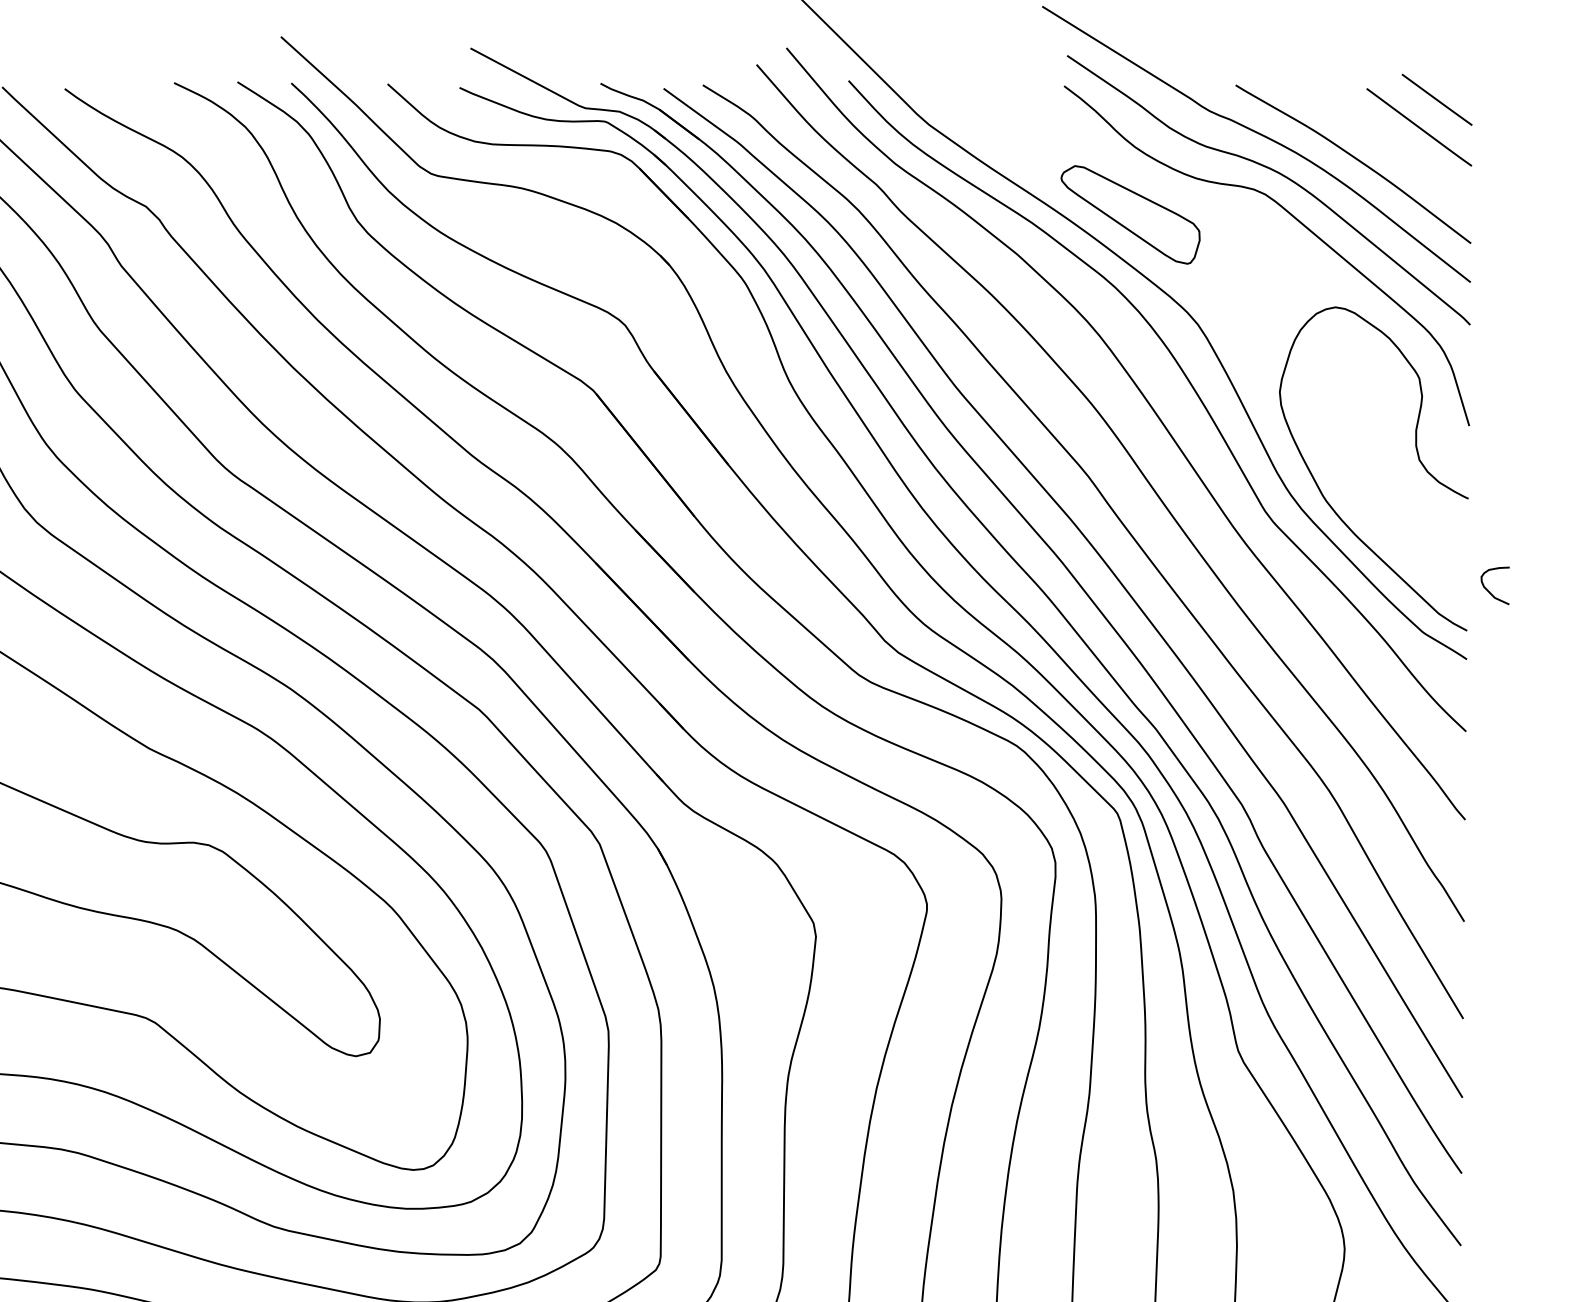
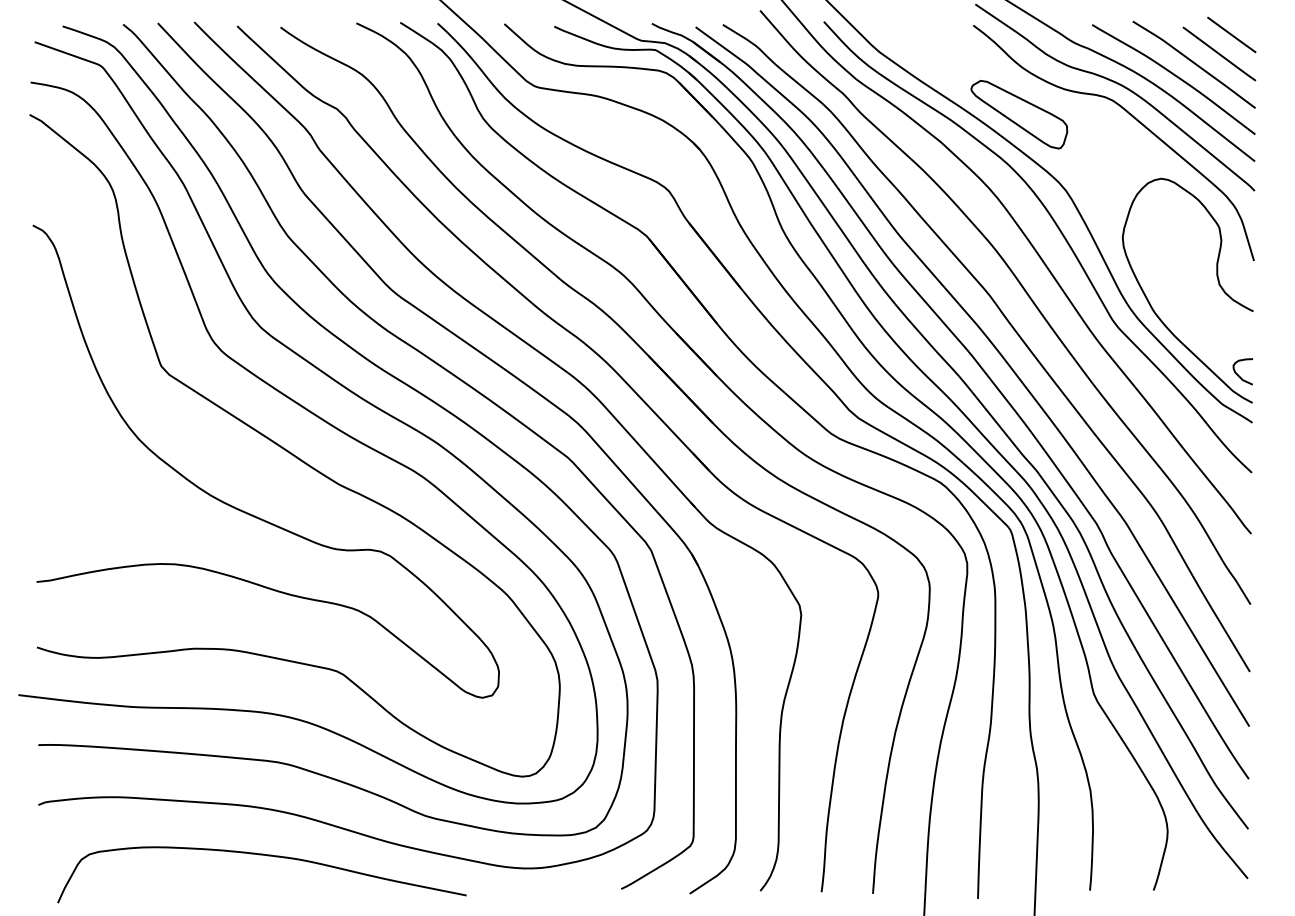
curve: (1381, 141) -> (1193, 63), added
curve: (1488, 589) -> (1238, 374), moved

